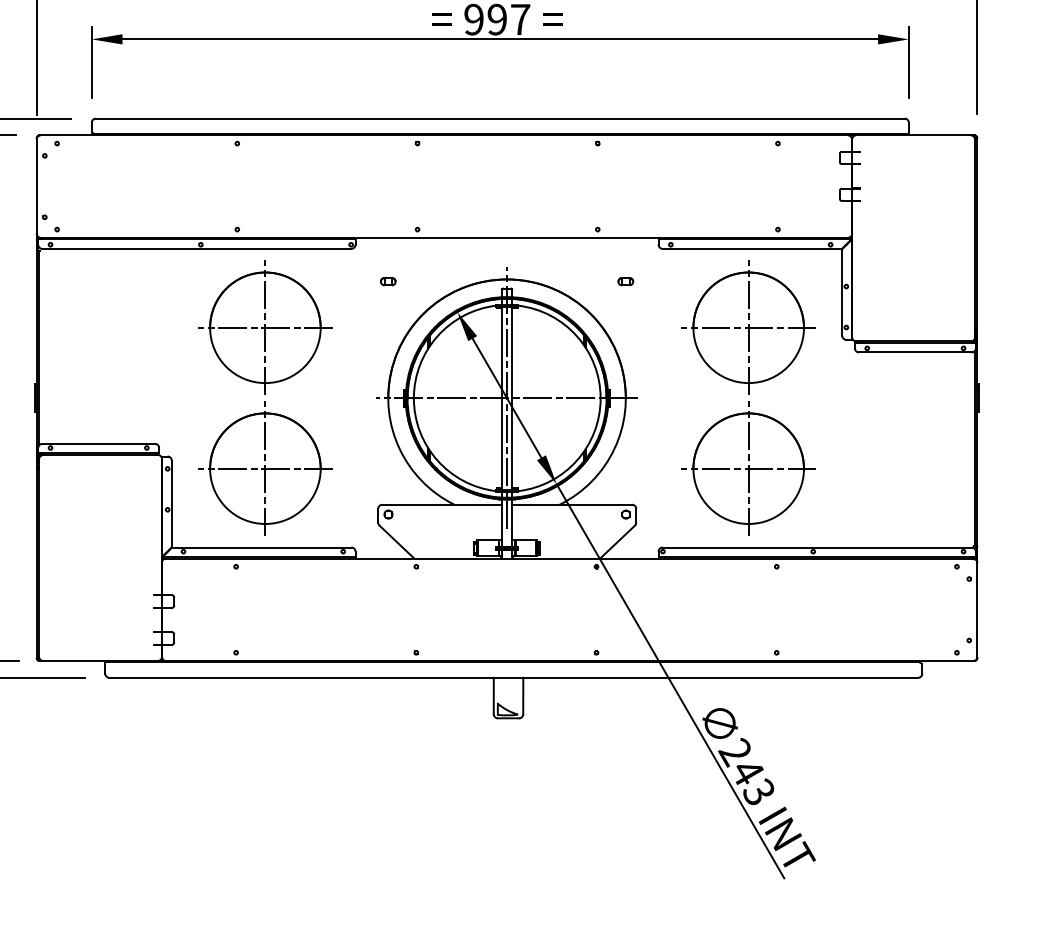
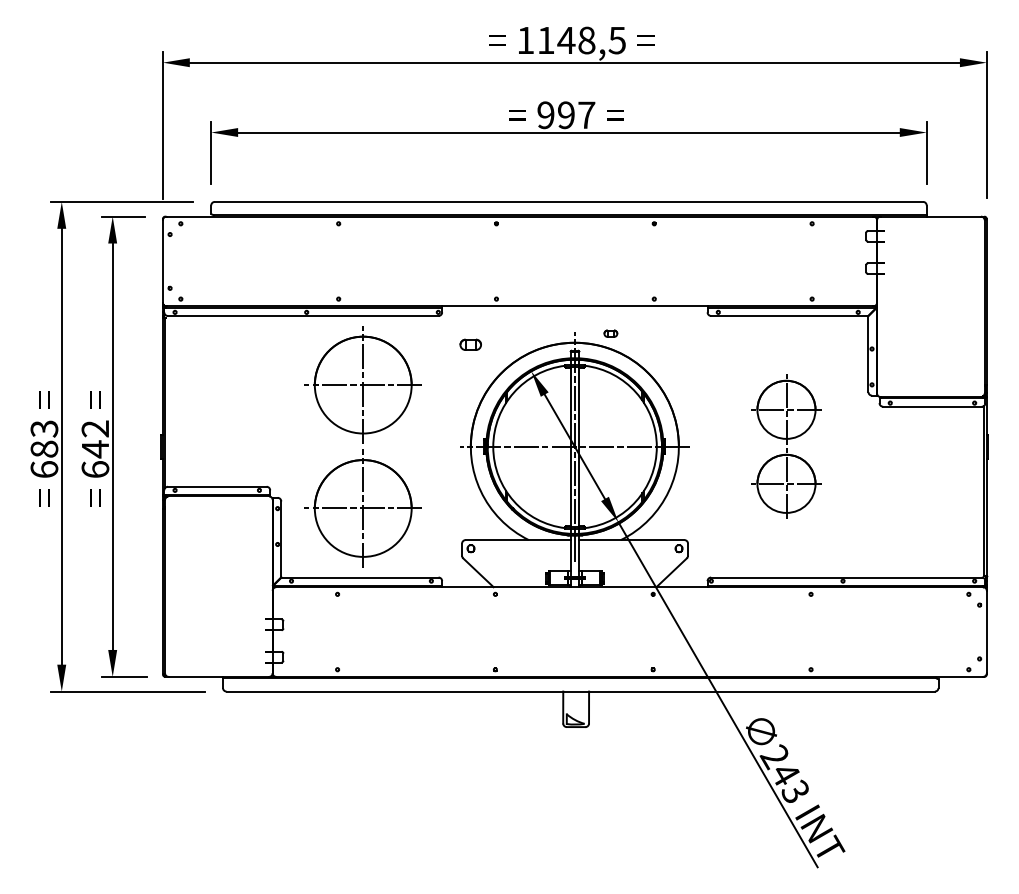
part: (387, 281) -> (470, 344), size x1.6
part: (625, 281) -> (610, 333), moved
part: (748, 397) -> (786, 446), size x0.6

